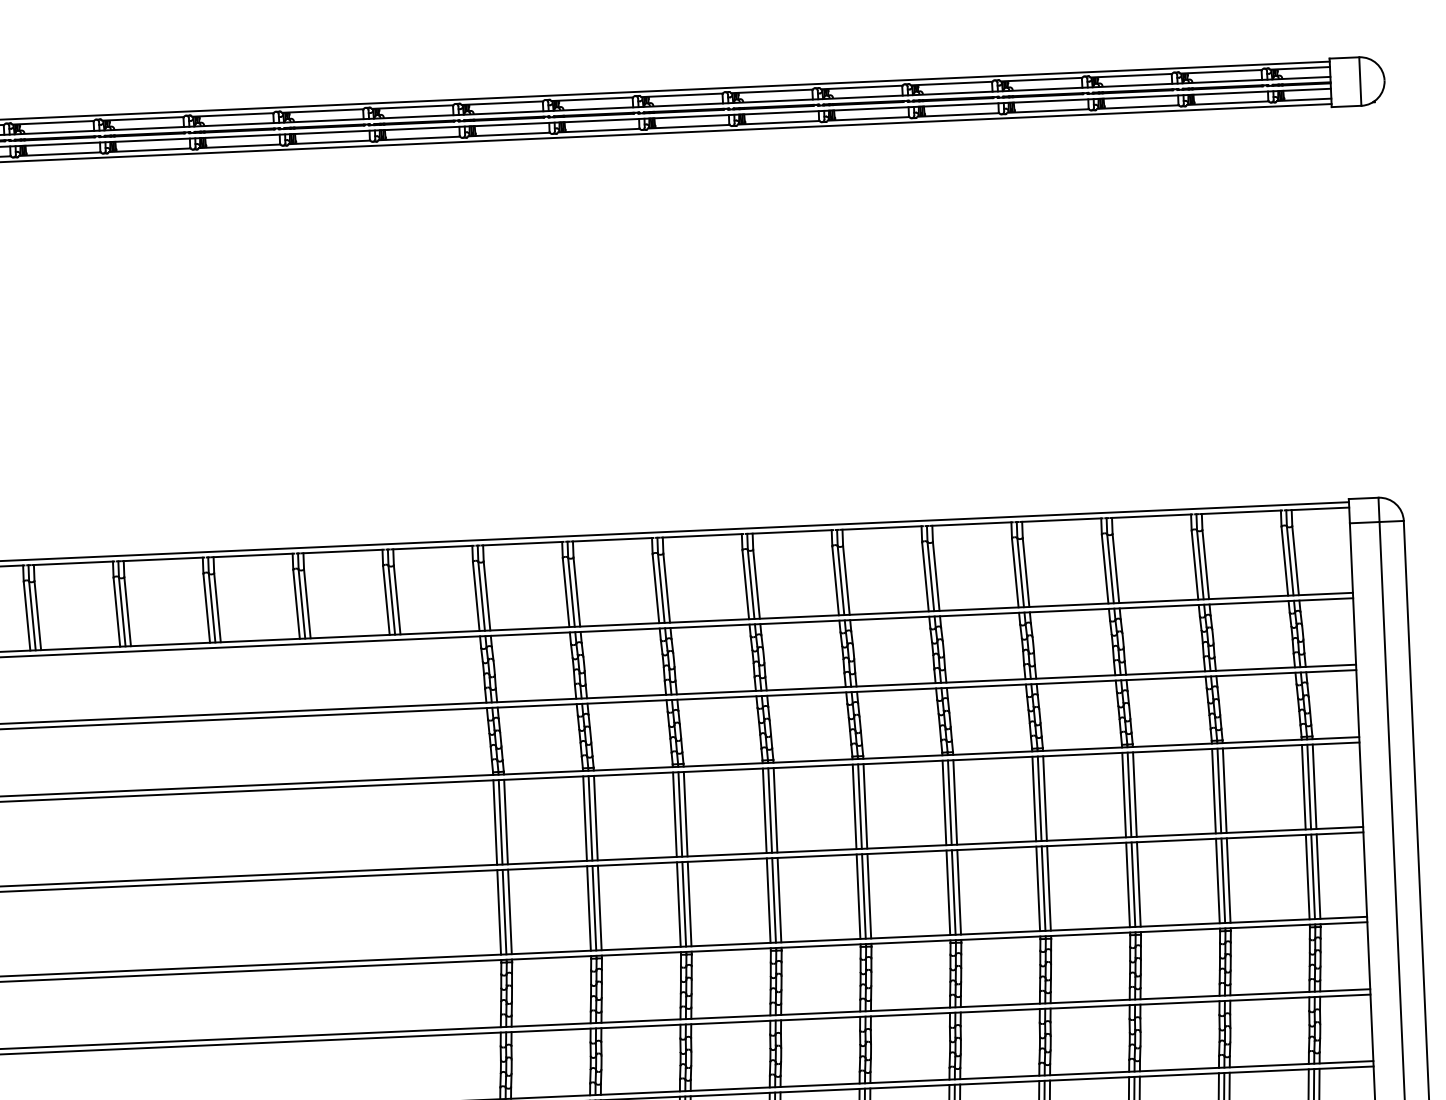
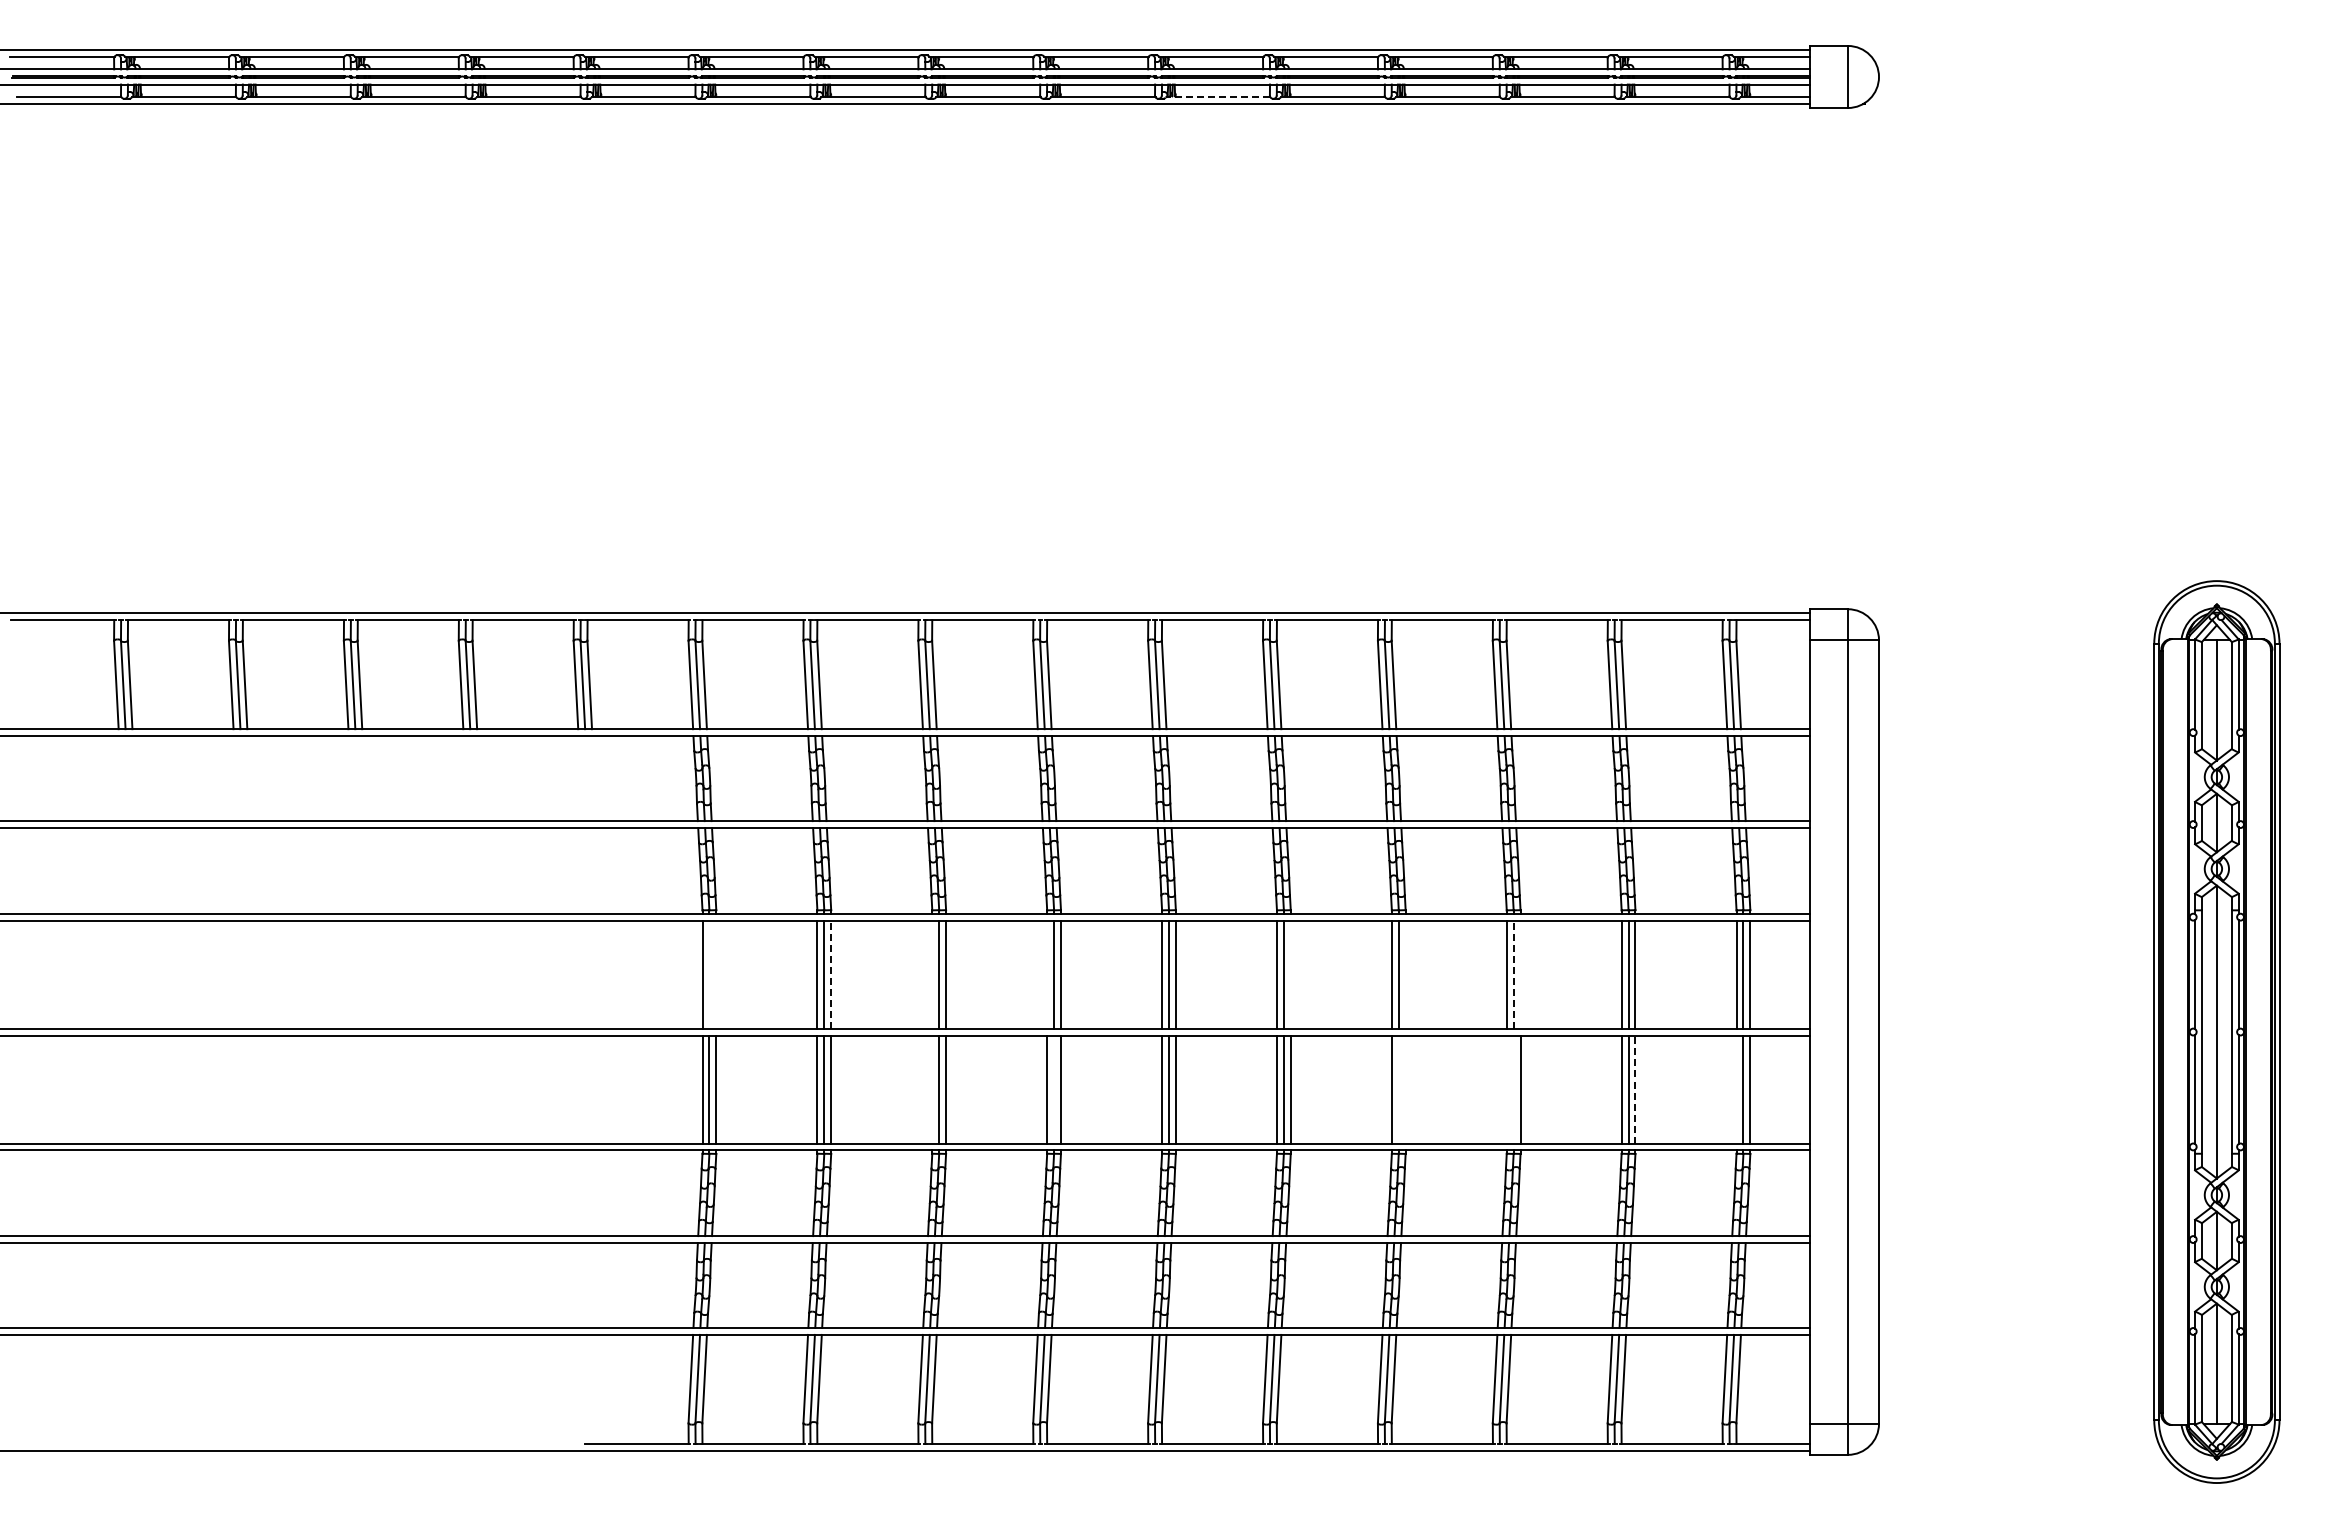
line: (868, 119) -> (1217, 97), solid -> dashed
line: (1129, 794) -> (1513, 974), solid -> dashed
line: (1134, 794) -> (1520, 974), removed
line: (1044, 798) -> (1405, 974), removed
line: (955, 802) -> (1290, 974), removed
line: (765, 810) -> (1047, 974), removed
line: (675, 814) -> (932, 974), removed
line: (596, 818) -> (831, 974), solid -> dashed
line: (506, 821) -> (716, 974), removed
line: (500, 822) -> (709, 974), removed
line: (1307, 877) -> (1736, 1089), removed
line: (1228, 880) -> (1635, 1089), solid -> dashed
line: (1127, 884) -> (1506, 1089), removed
line: (1133, 884) -> (1513, 1089), removed
line: (1043, 888) -> (1398, 1089), removed
line: (1048, 888) -> (1405, 1089), removed
line: (774, 900) -> (1054, 1089), removed
line: (679, 904) -> (932, 1089), removed

